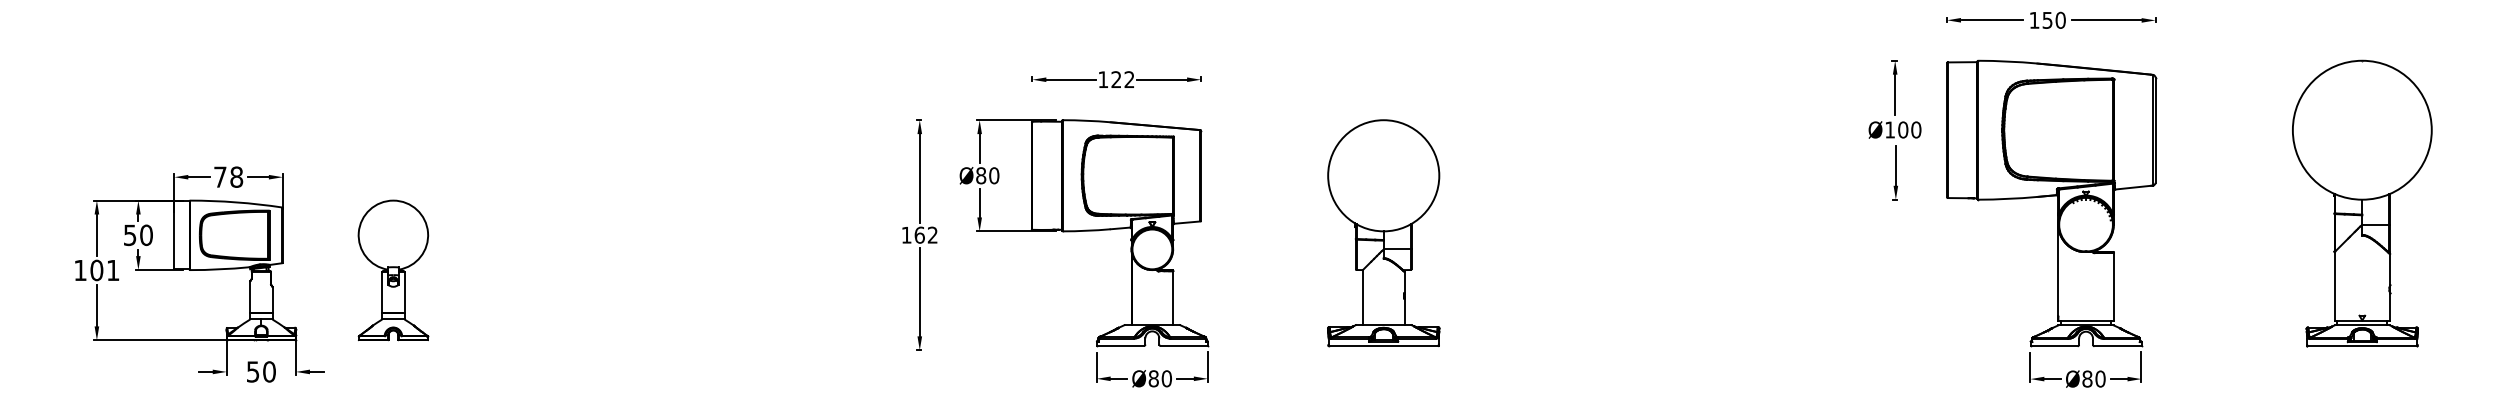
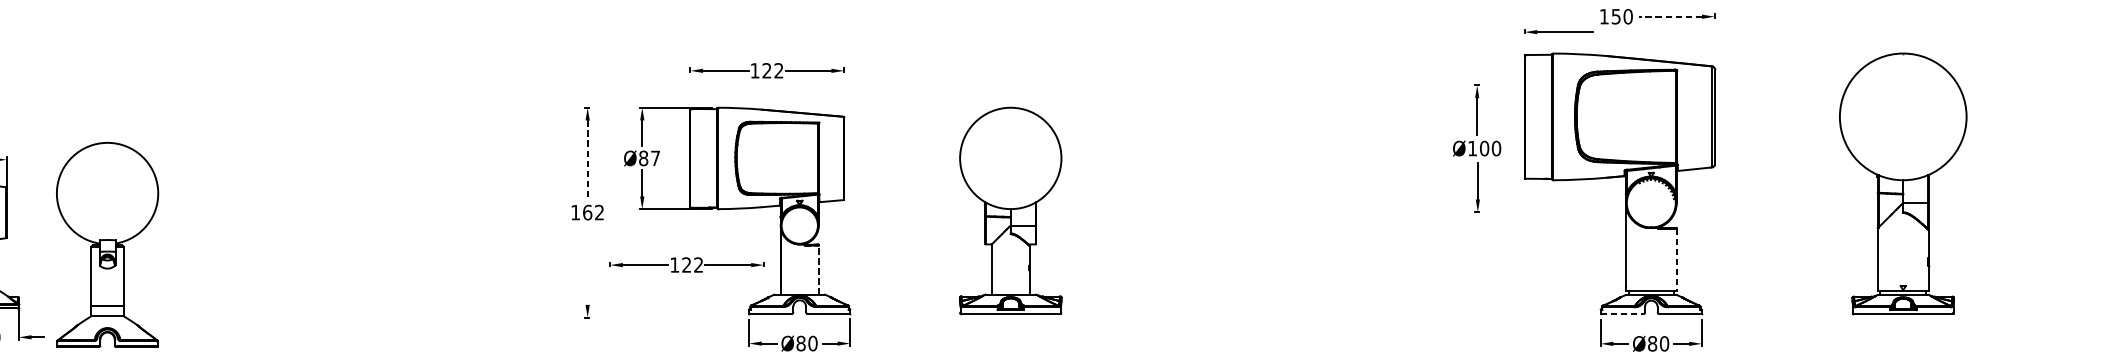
part: (1984, 19) -> (1558, 31), moved
line: (2107, 20) -> (1670, 16), solid -> dashed
part: (1894, 130) -> (1476, 149), moved
text: (994, 175) -> (655, 158), Ø80 -> Ø87
line: (919, 178) -> (587, 160), solid -> dashed
part: (393, 270) -> (107, 244), size x1.6
line: (2113, 287) -> (1676, 260), solid -> dashed
line: (919, 291) -> (587, 263), removed
part: (1028, 292) -> (686, 264), added
line: (1173, 297) -> (819, 269), solid -> dashed
line: (2054, 346) -> (1622, 314), solid -> dashed

